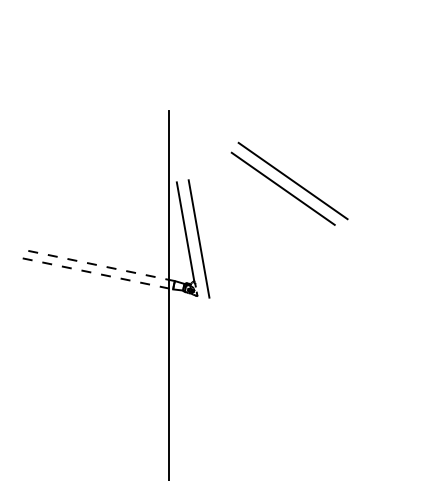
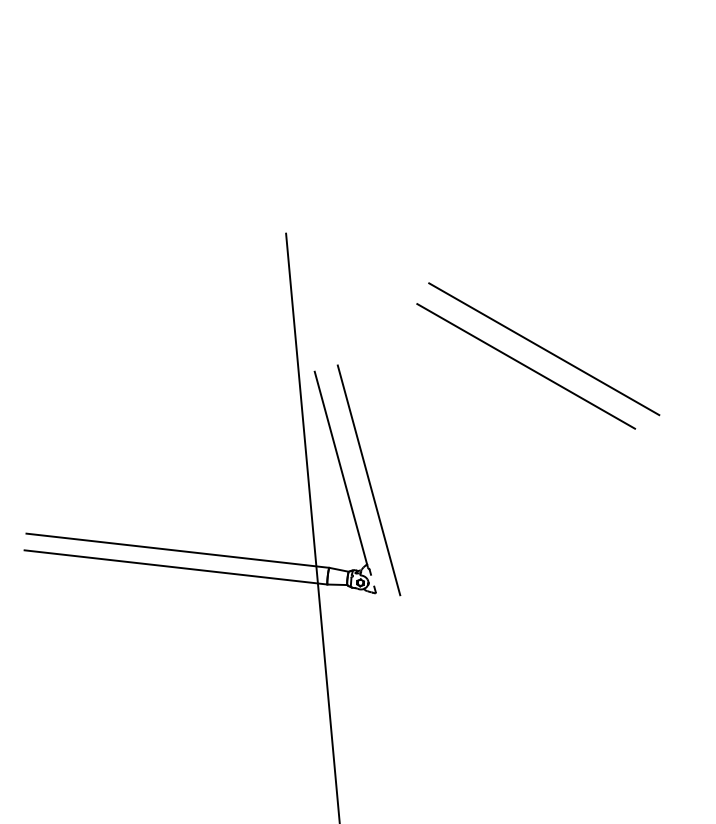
line: (99, 265) -> (177, 550), dashed -> solid
line: (98, 273) -> (176, 566), dashed -> solid

